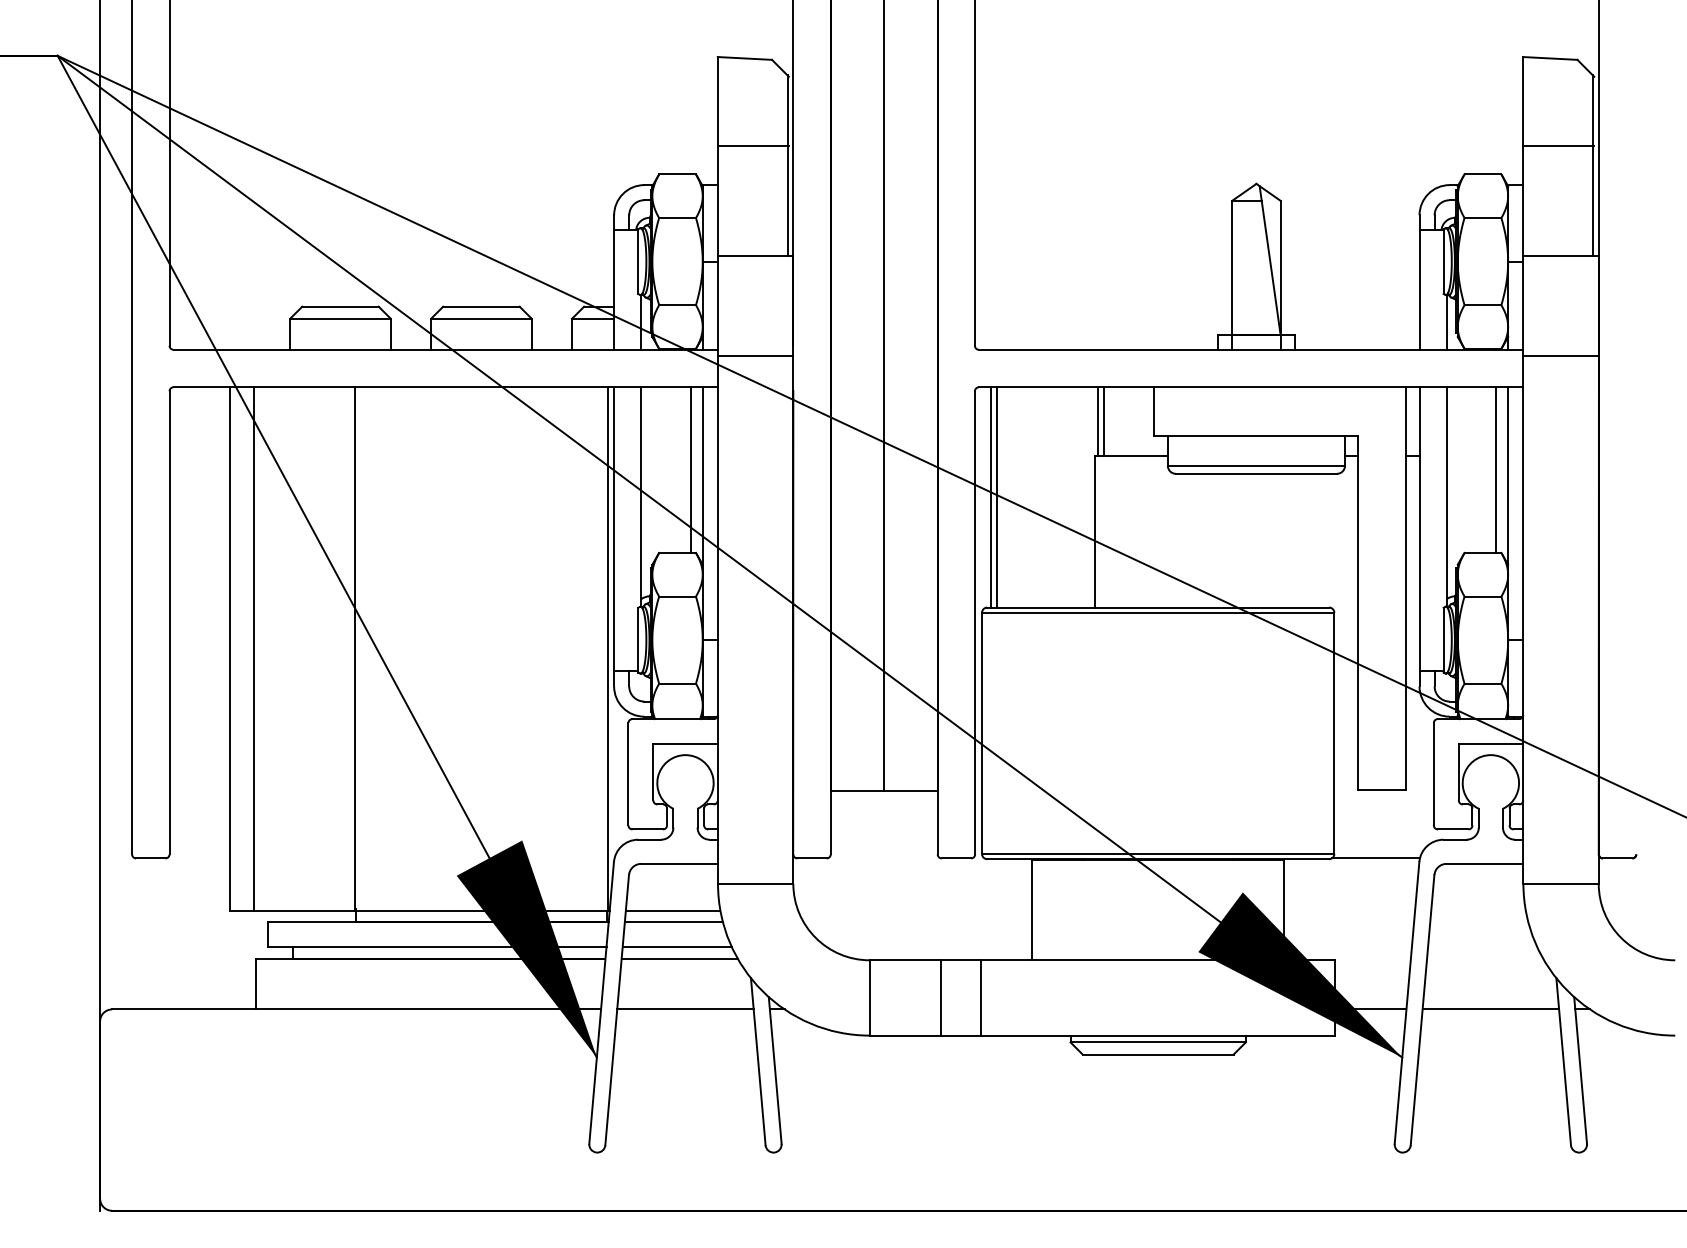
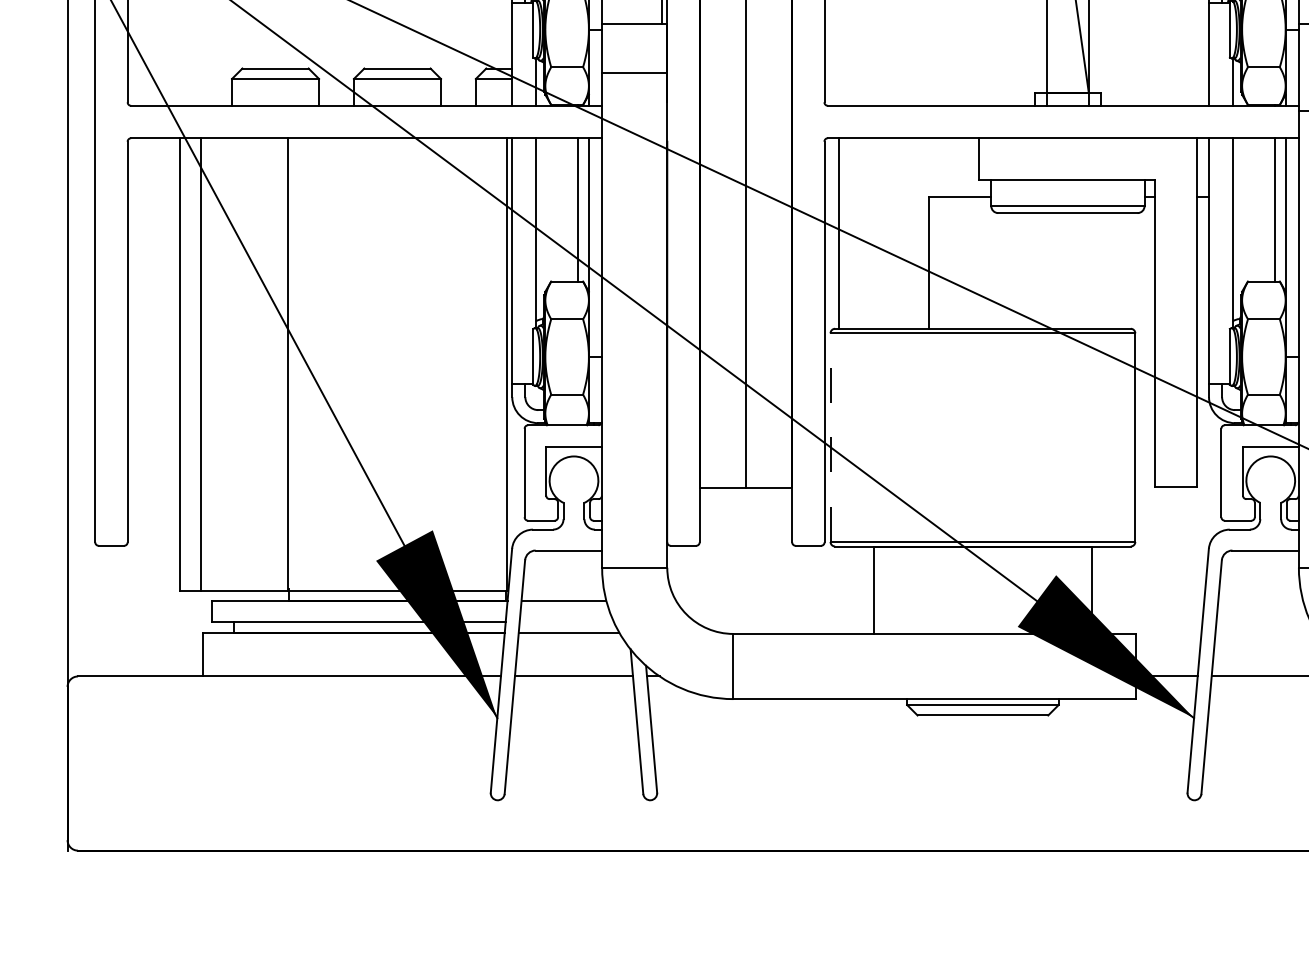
line: (755, 356) -> (634, 73), moved
line: (1098, 421) -> (931, 167), removed
line: (1104, 421) -> (936, 167), removed
line: (997, 497) -> (843, 233), removed
line: (982, 733) -> (830, 437), solid -> dashed
line: (1375, 858) -> (1170, 545), removed
line: (672, 910) -> (562, 590), removed
line: (676, 946) -> (566, 622), removed
line: (940, 997) -> (794, 666), removed
line: (980, 997) -> (829, 666), removed

